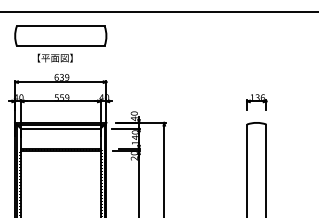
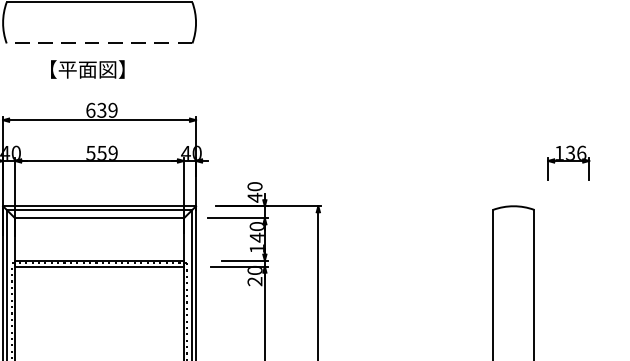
line: (60, 45) -> (98, 42), solid -> dashed
part: (256, 102) -> (568, 163), moved

